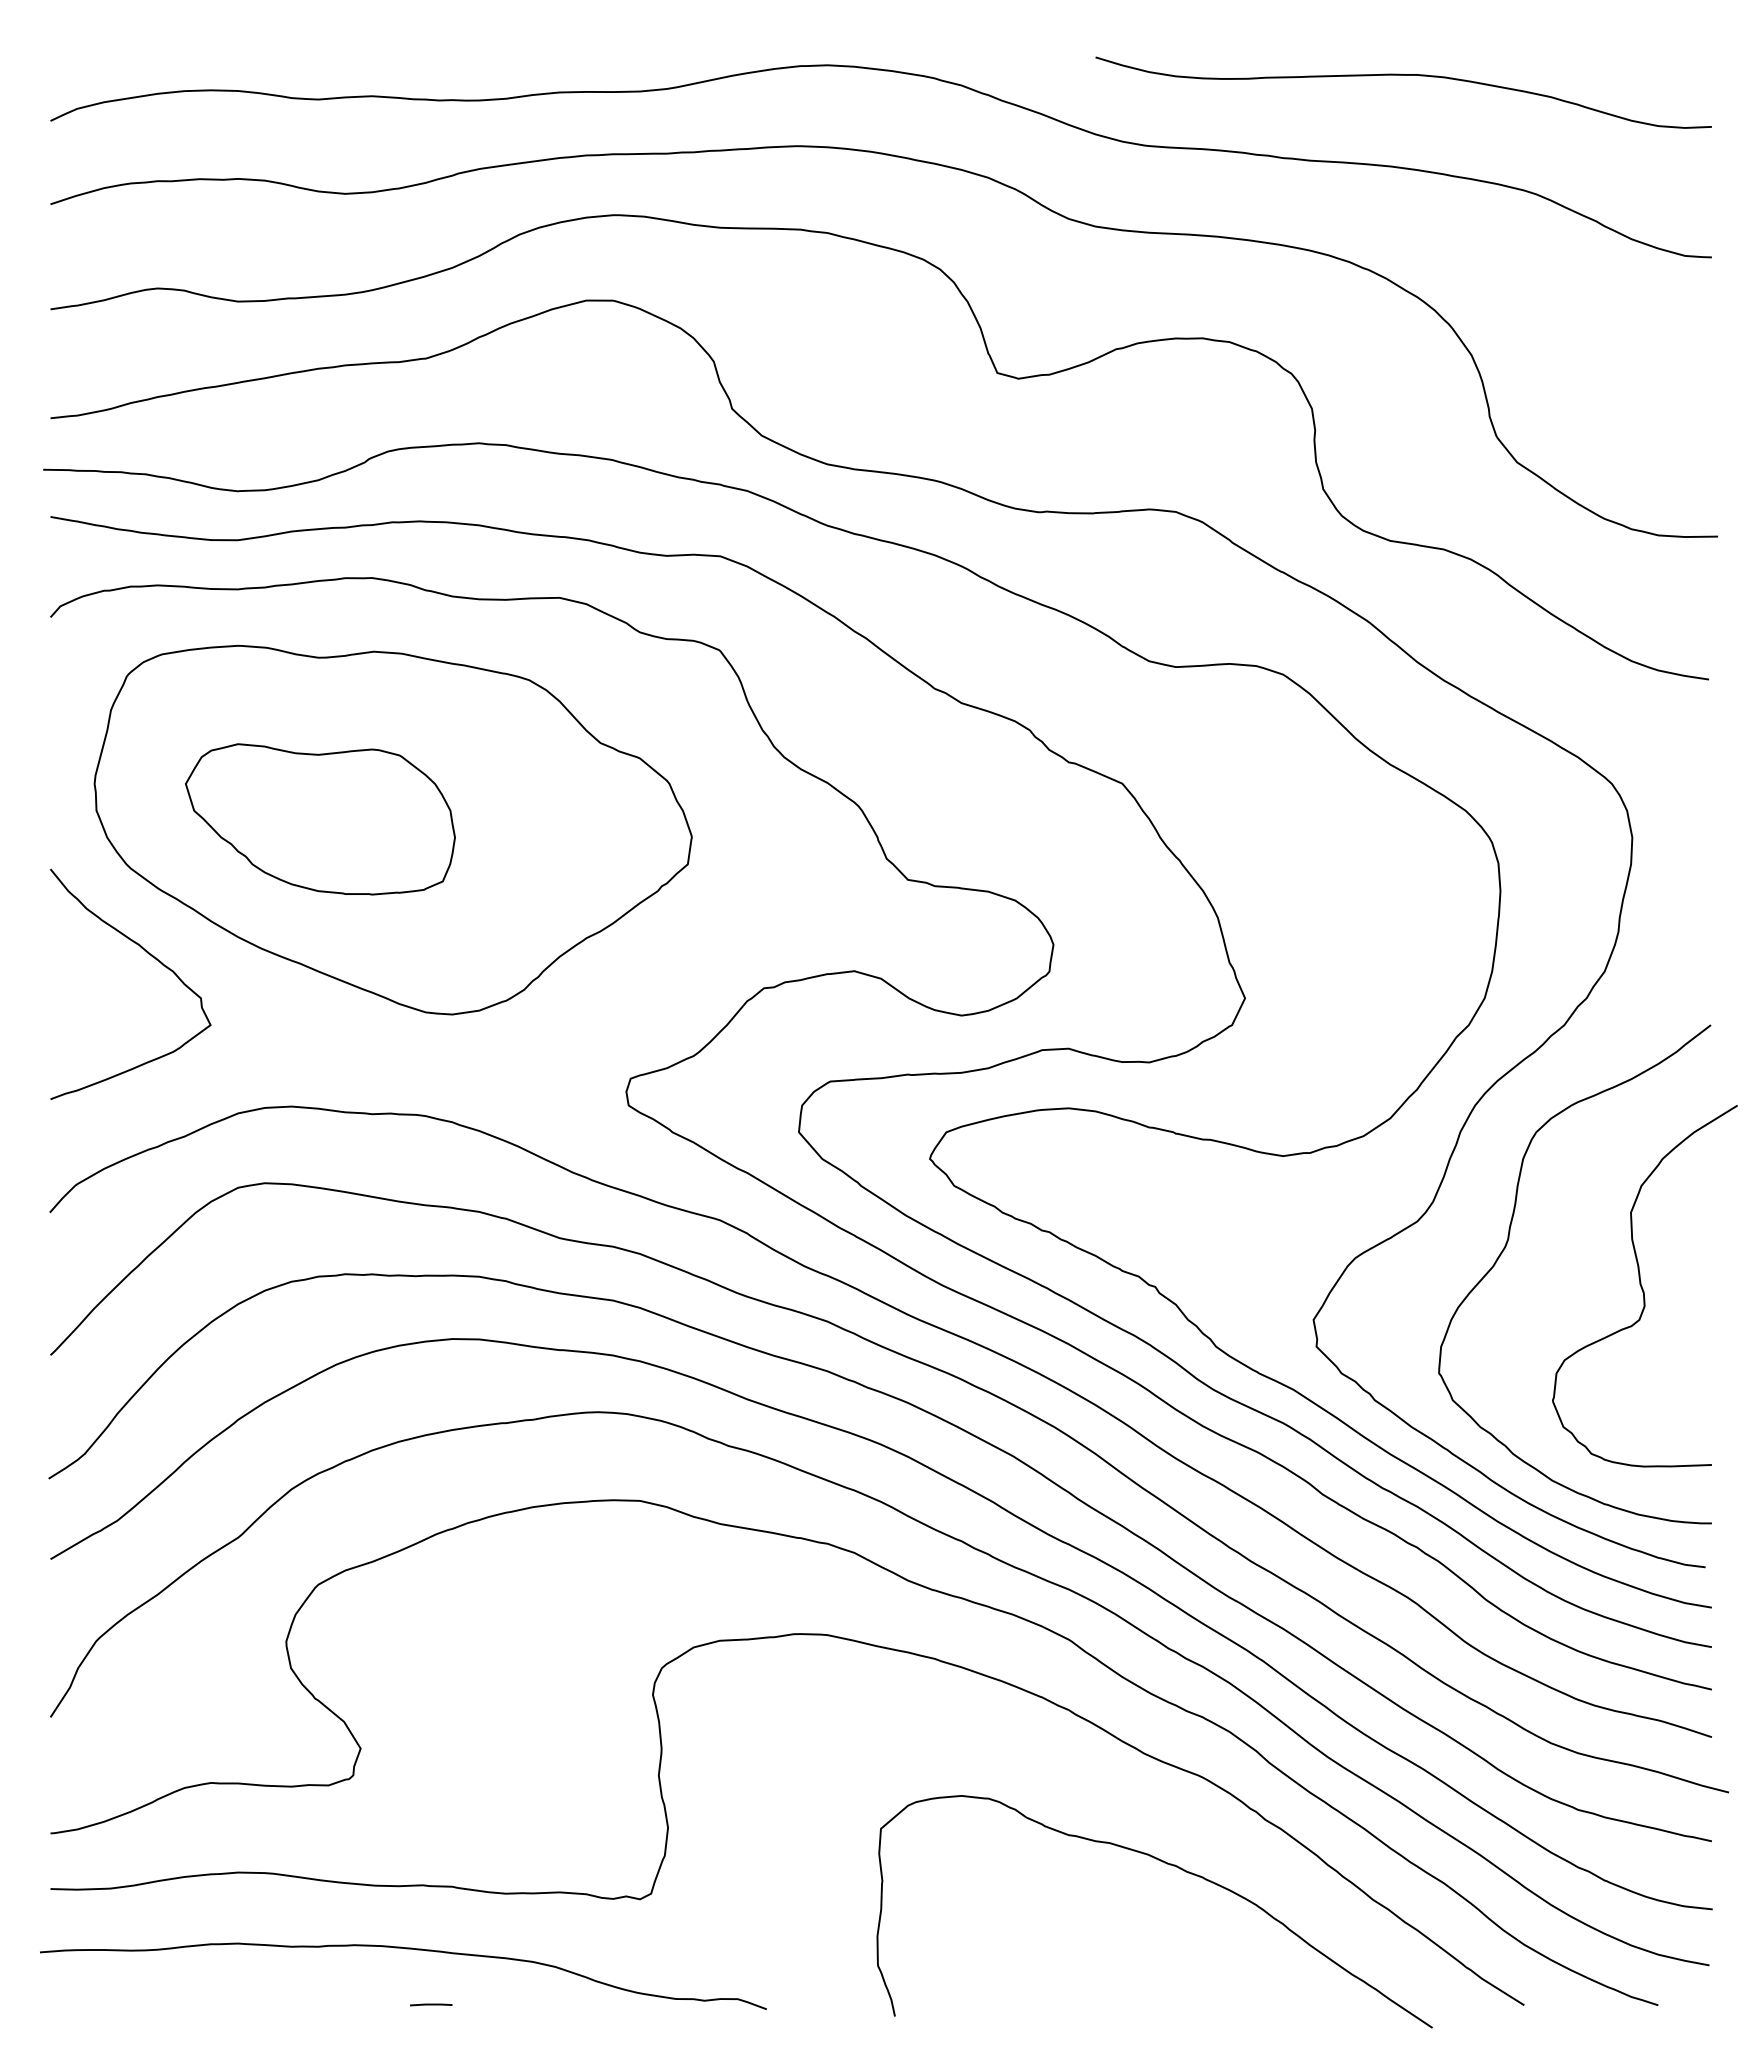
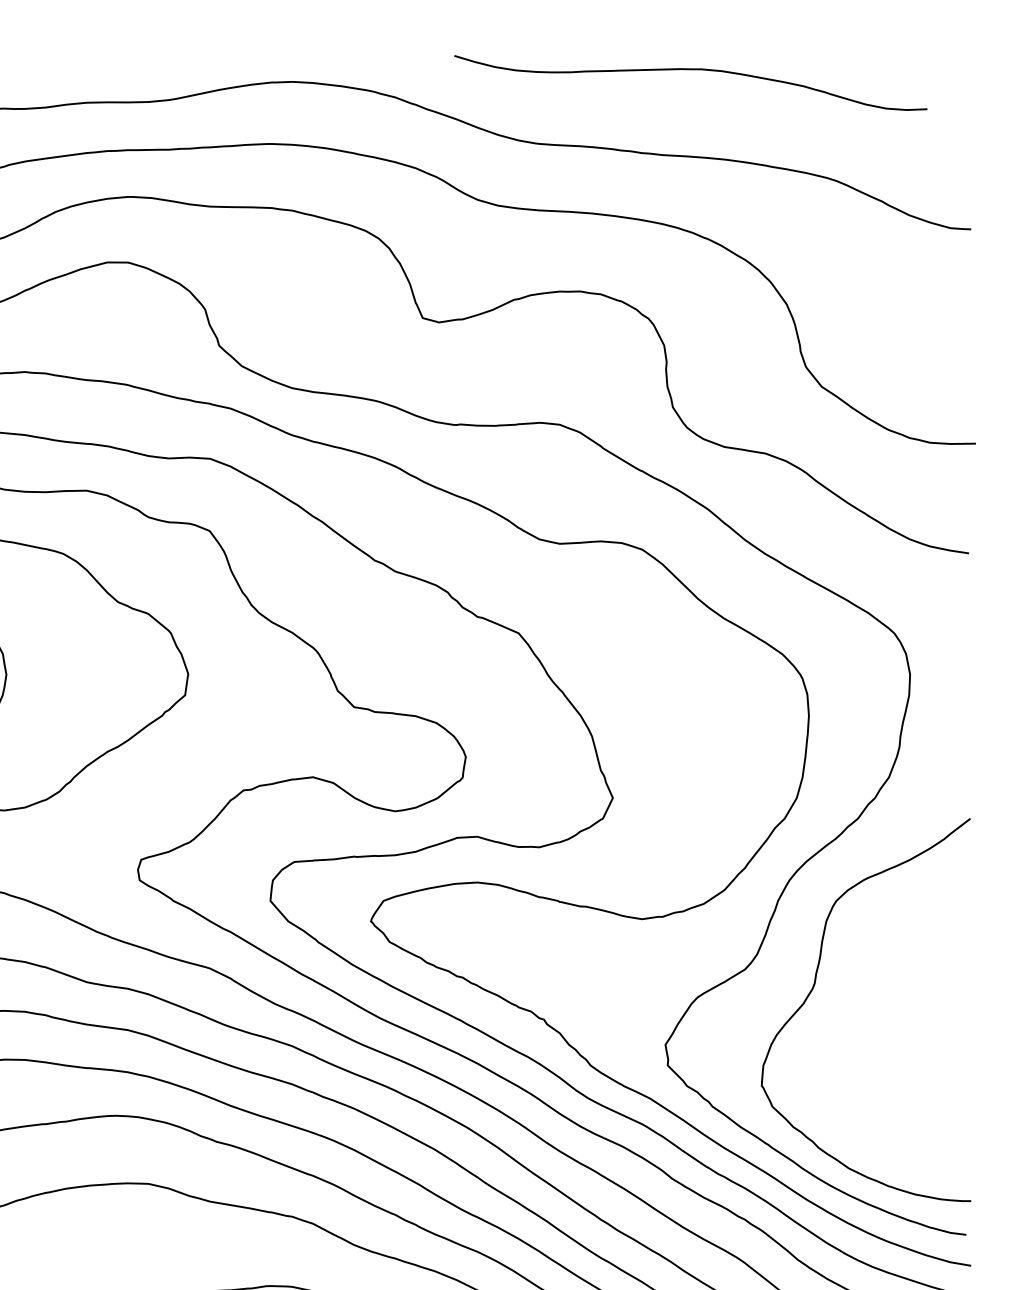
curve: (1403, 75) -> (690, 69), moved
curve: (1642, 1286) -> (917, 1019), removed

